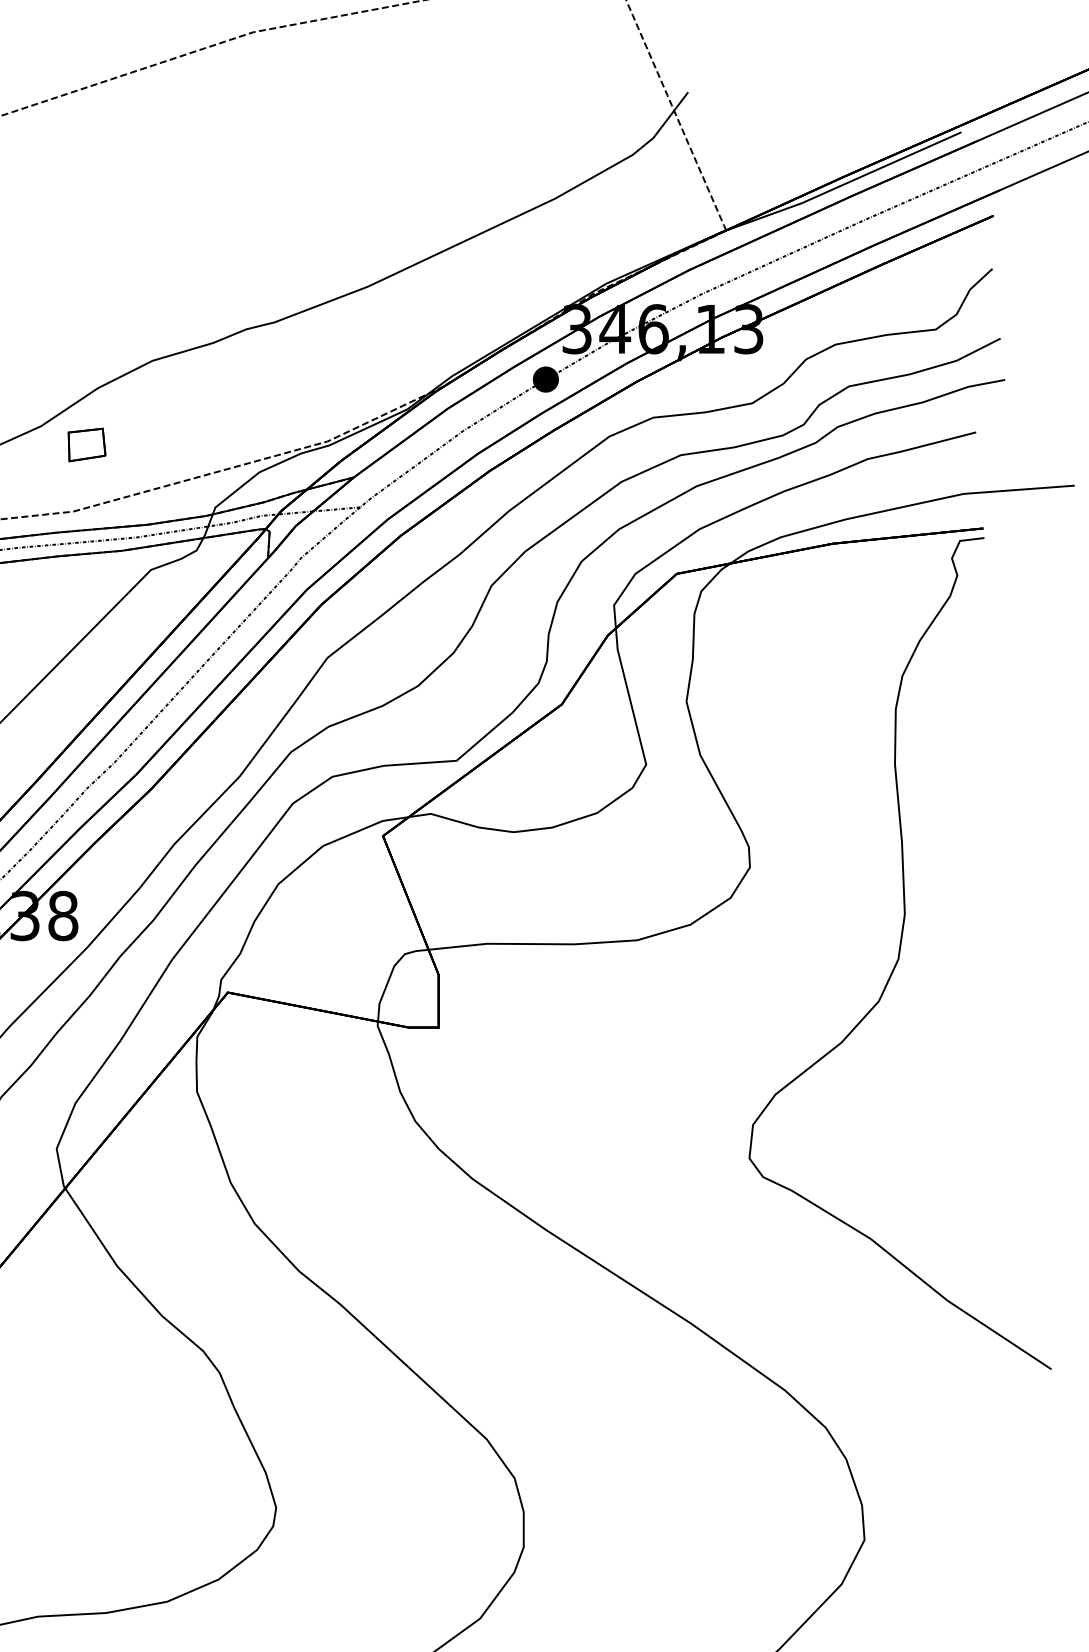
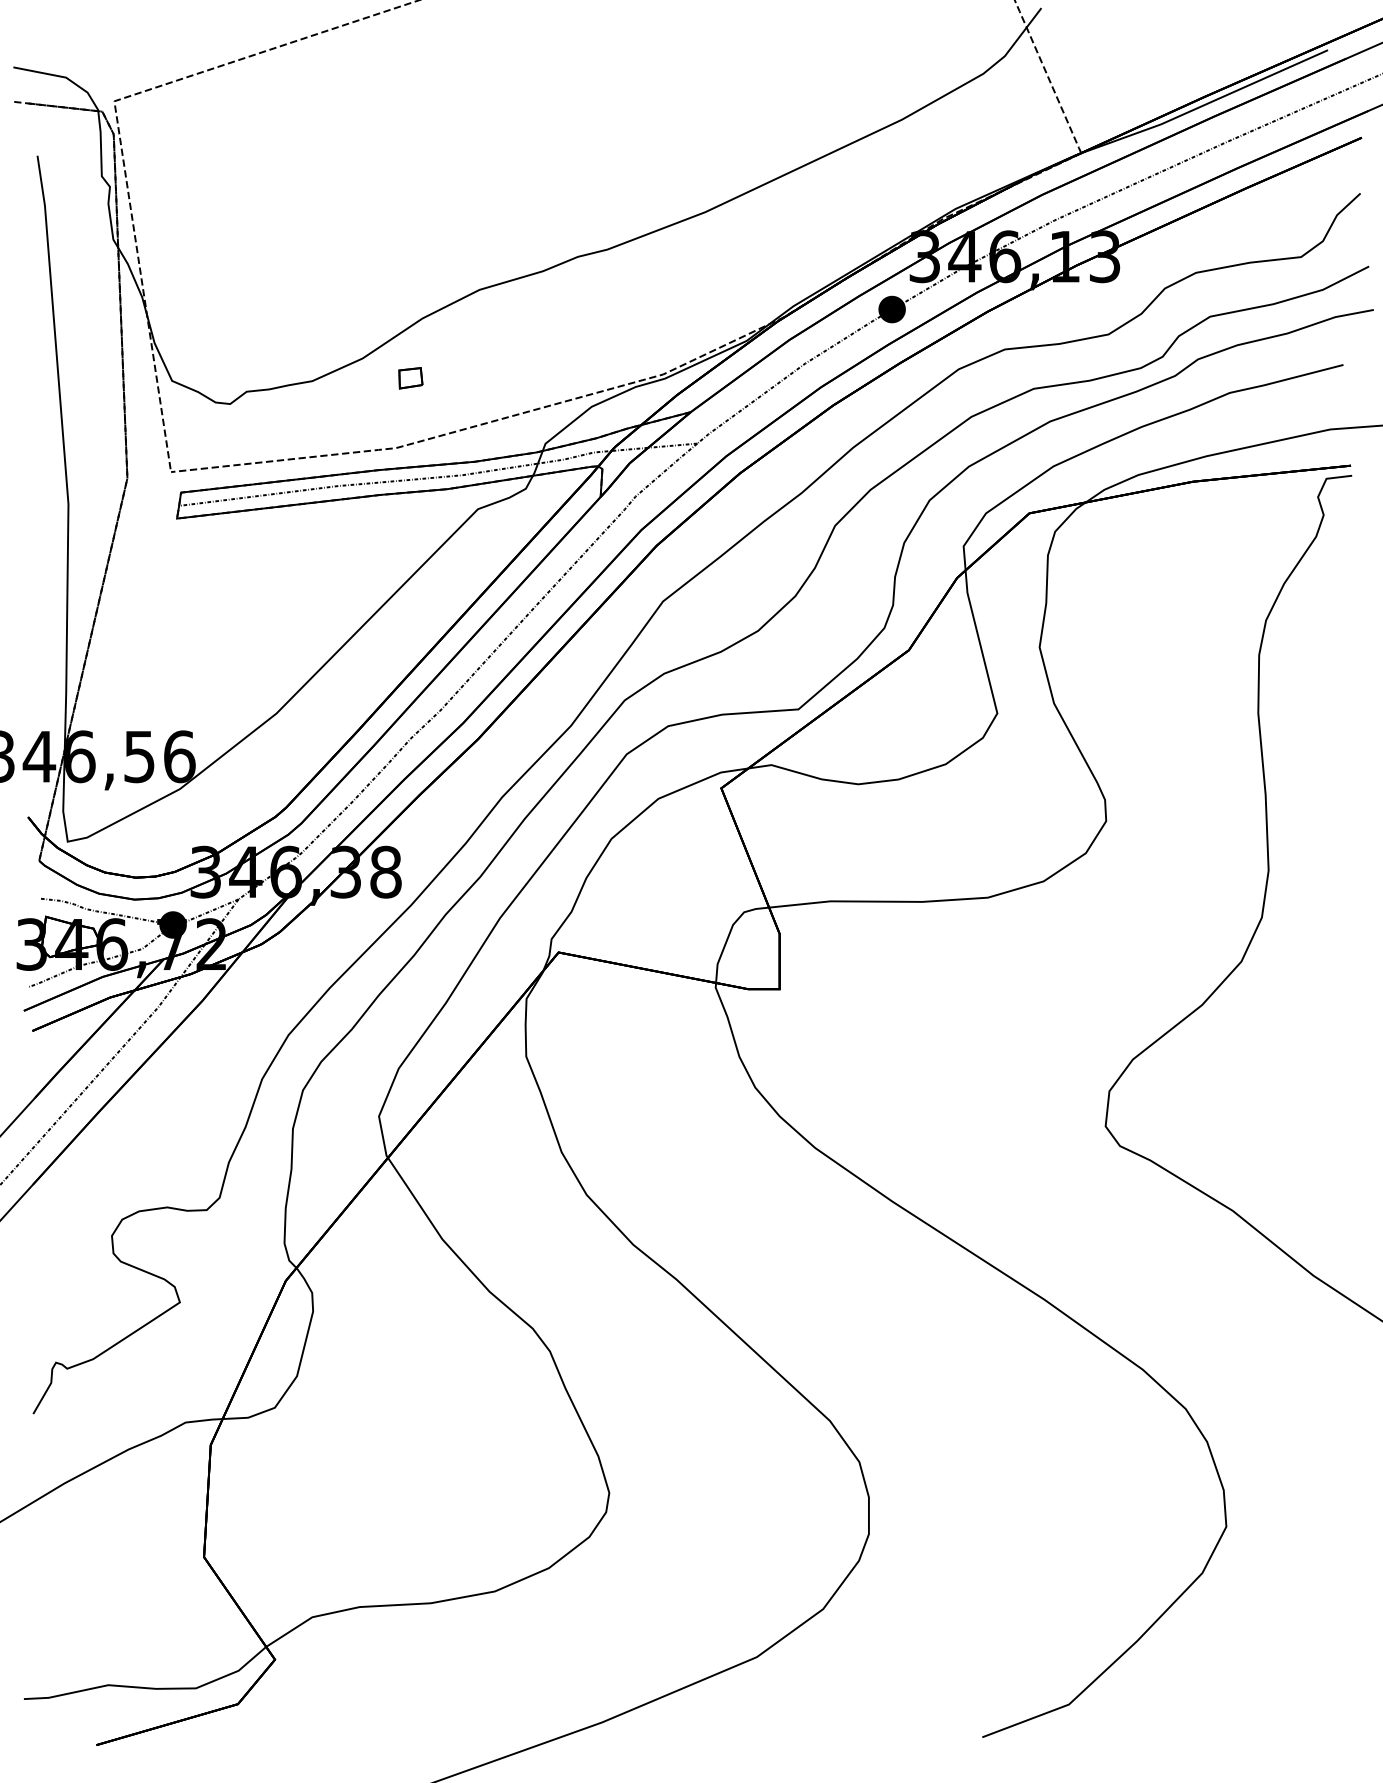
part: (86, 445) -> (410, 378), size x0.6

